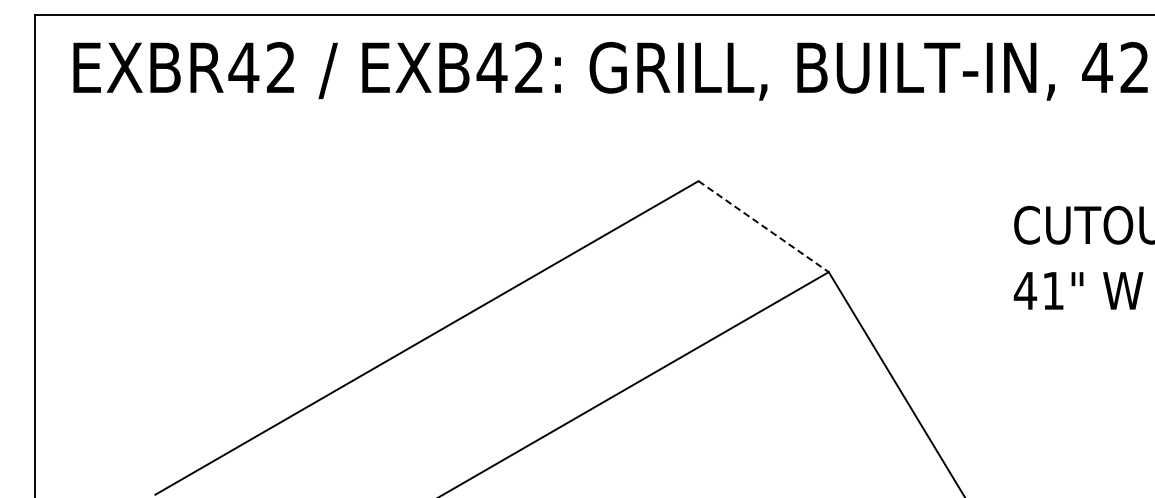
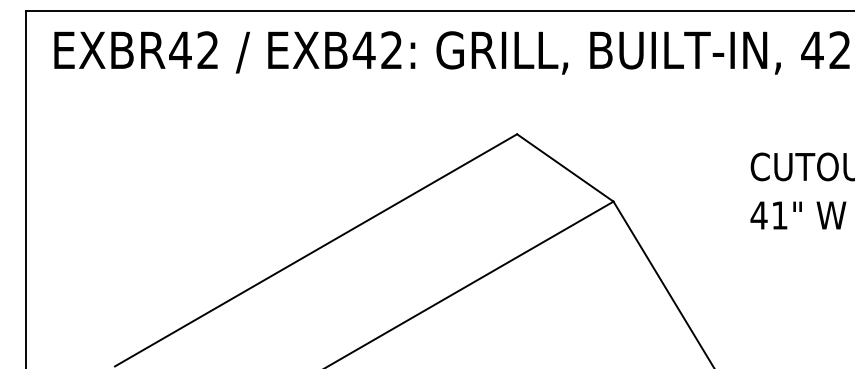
line: (764, 226) -> (565, 167), dashed -> solid

